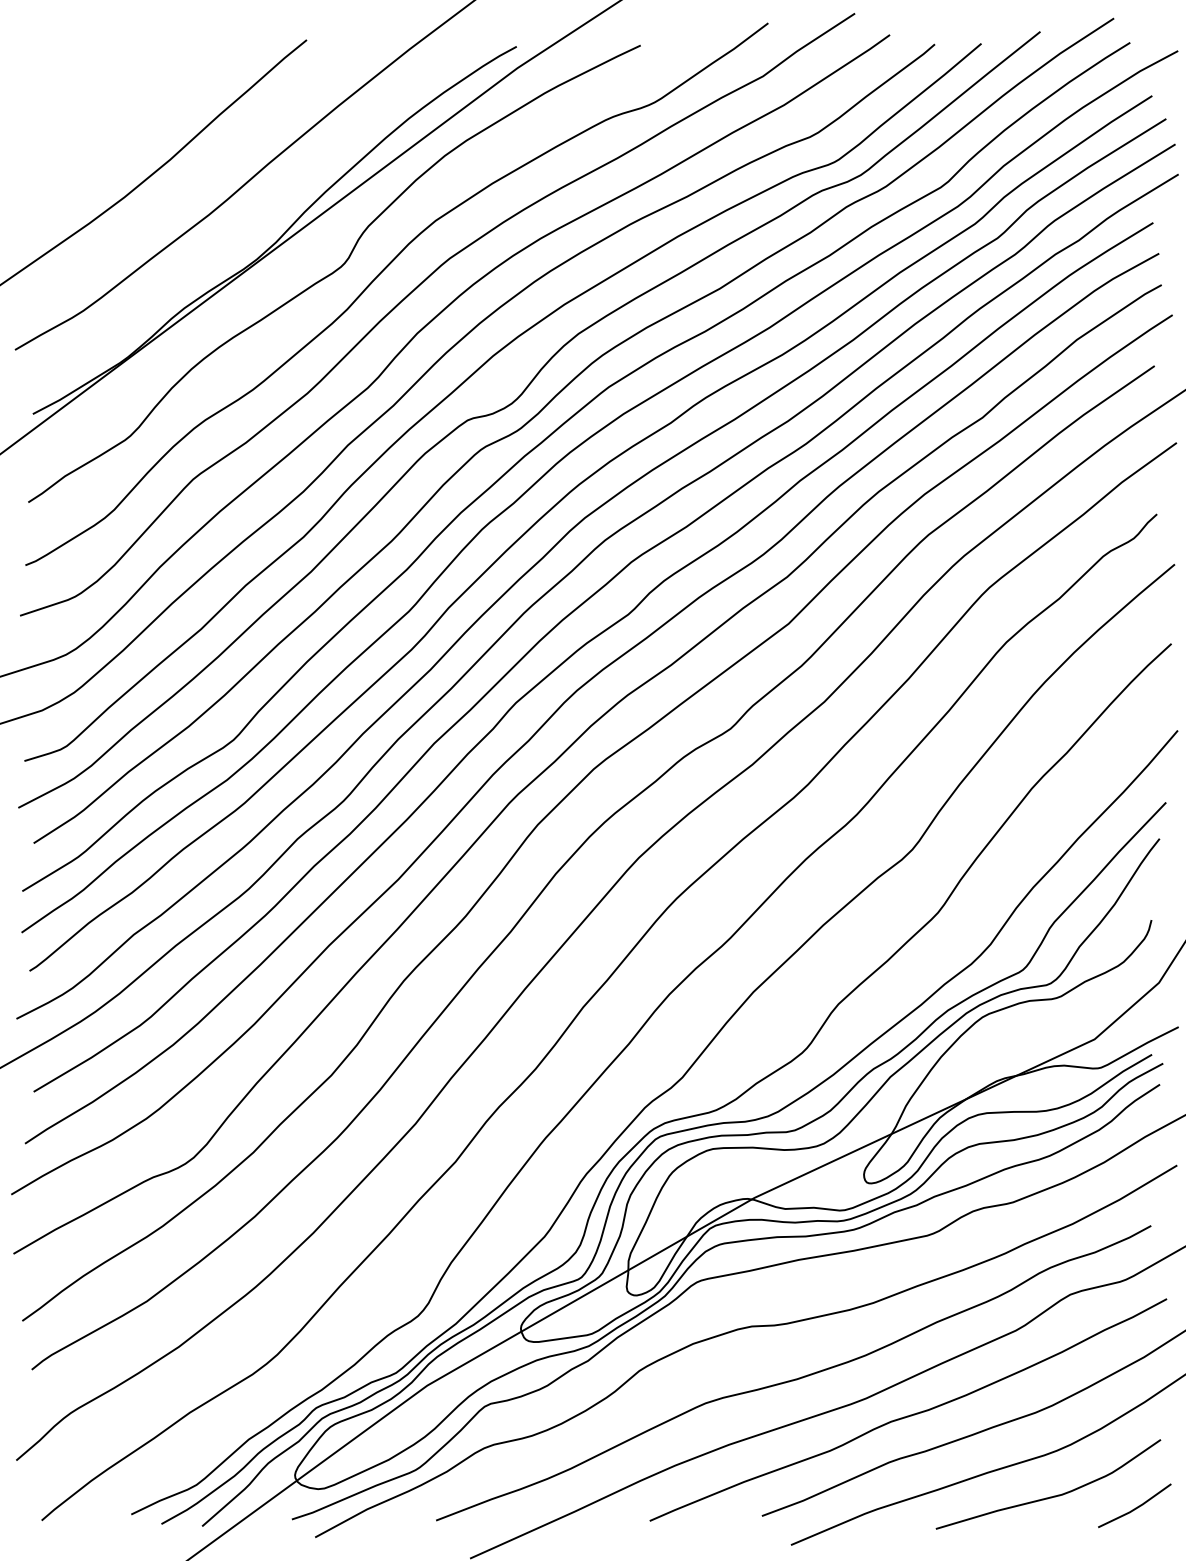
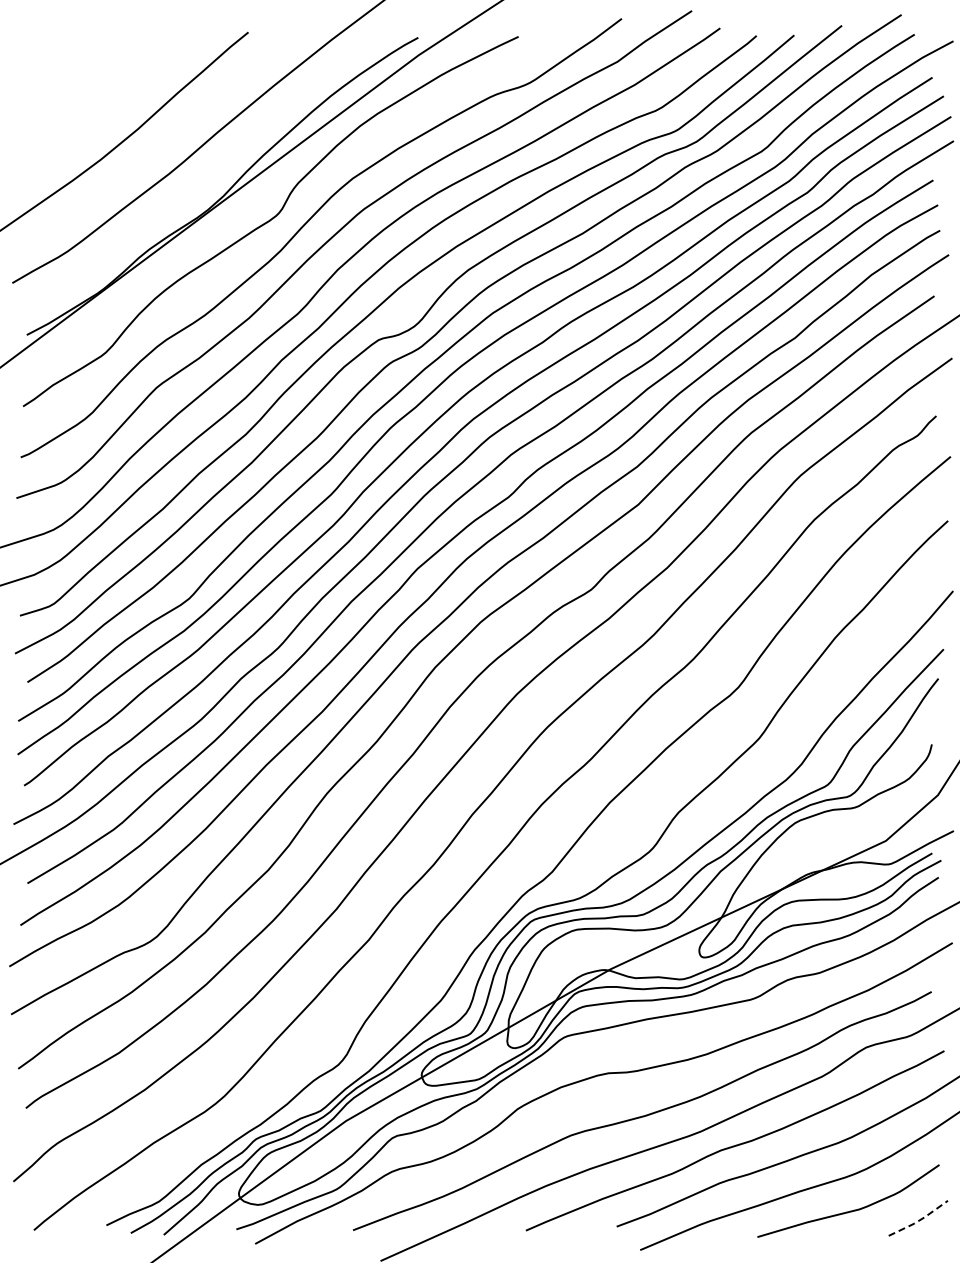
line: (1136, 1508) -> (919, 1220), solid -> dashed

